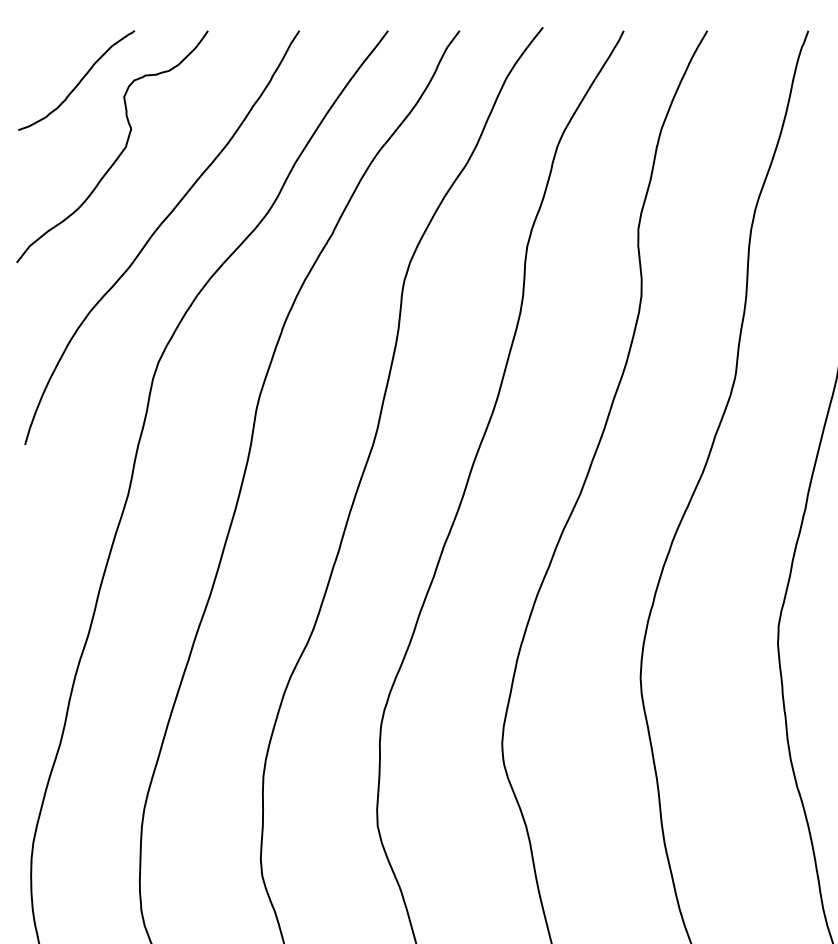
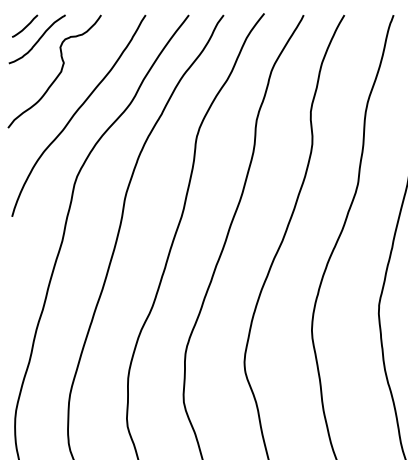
curve: (54, 52) -> (26, 25), added

